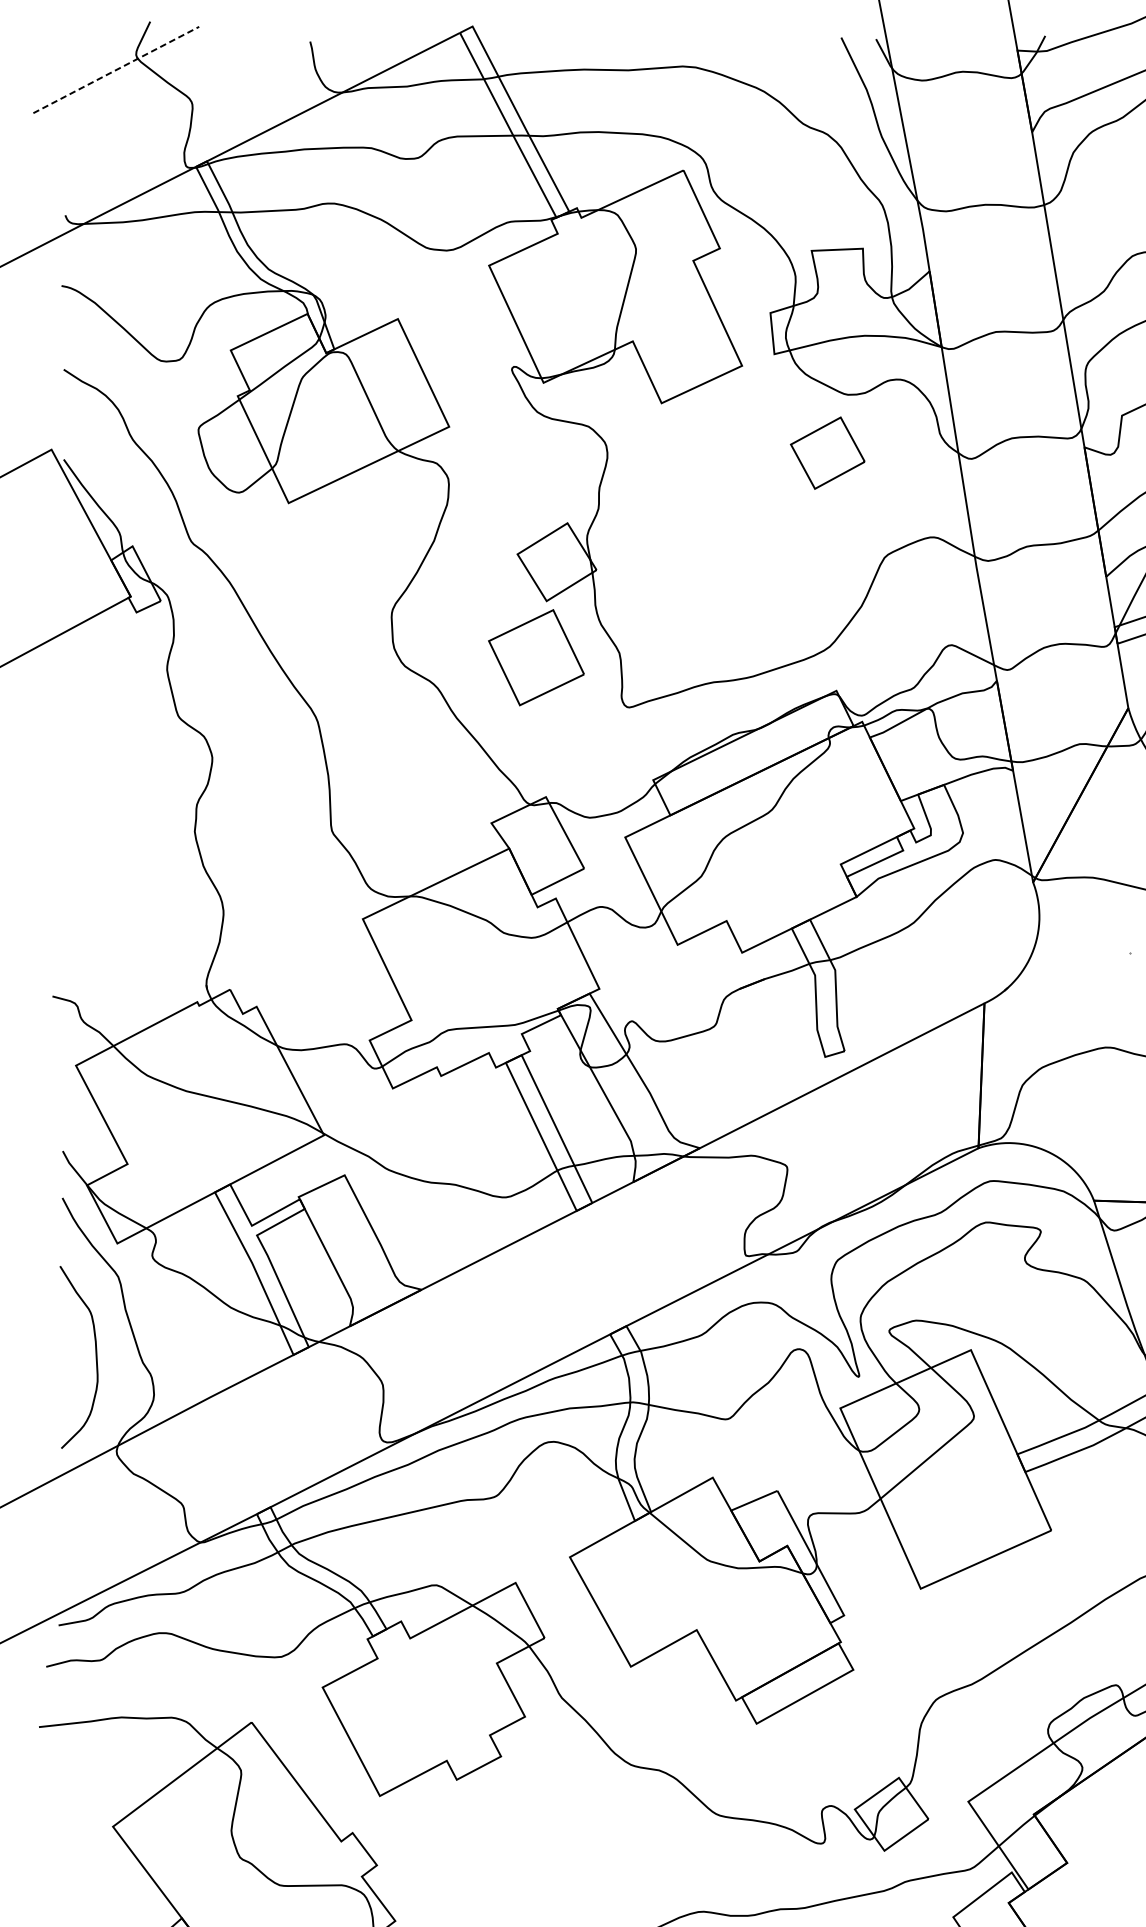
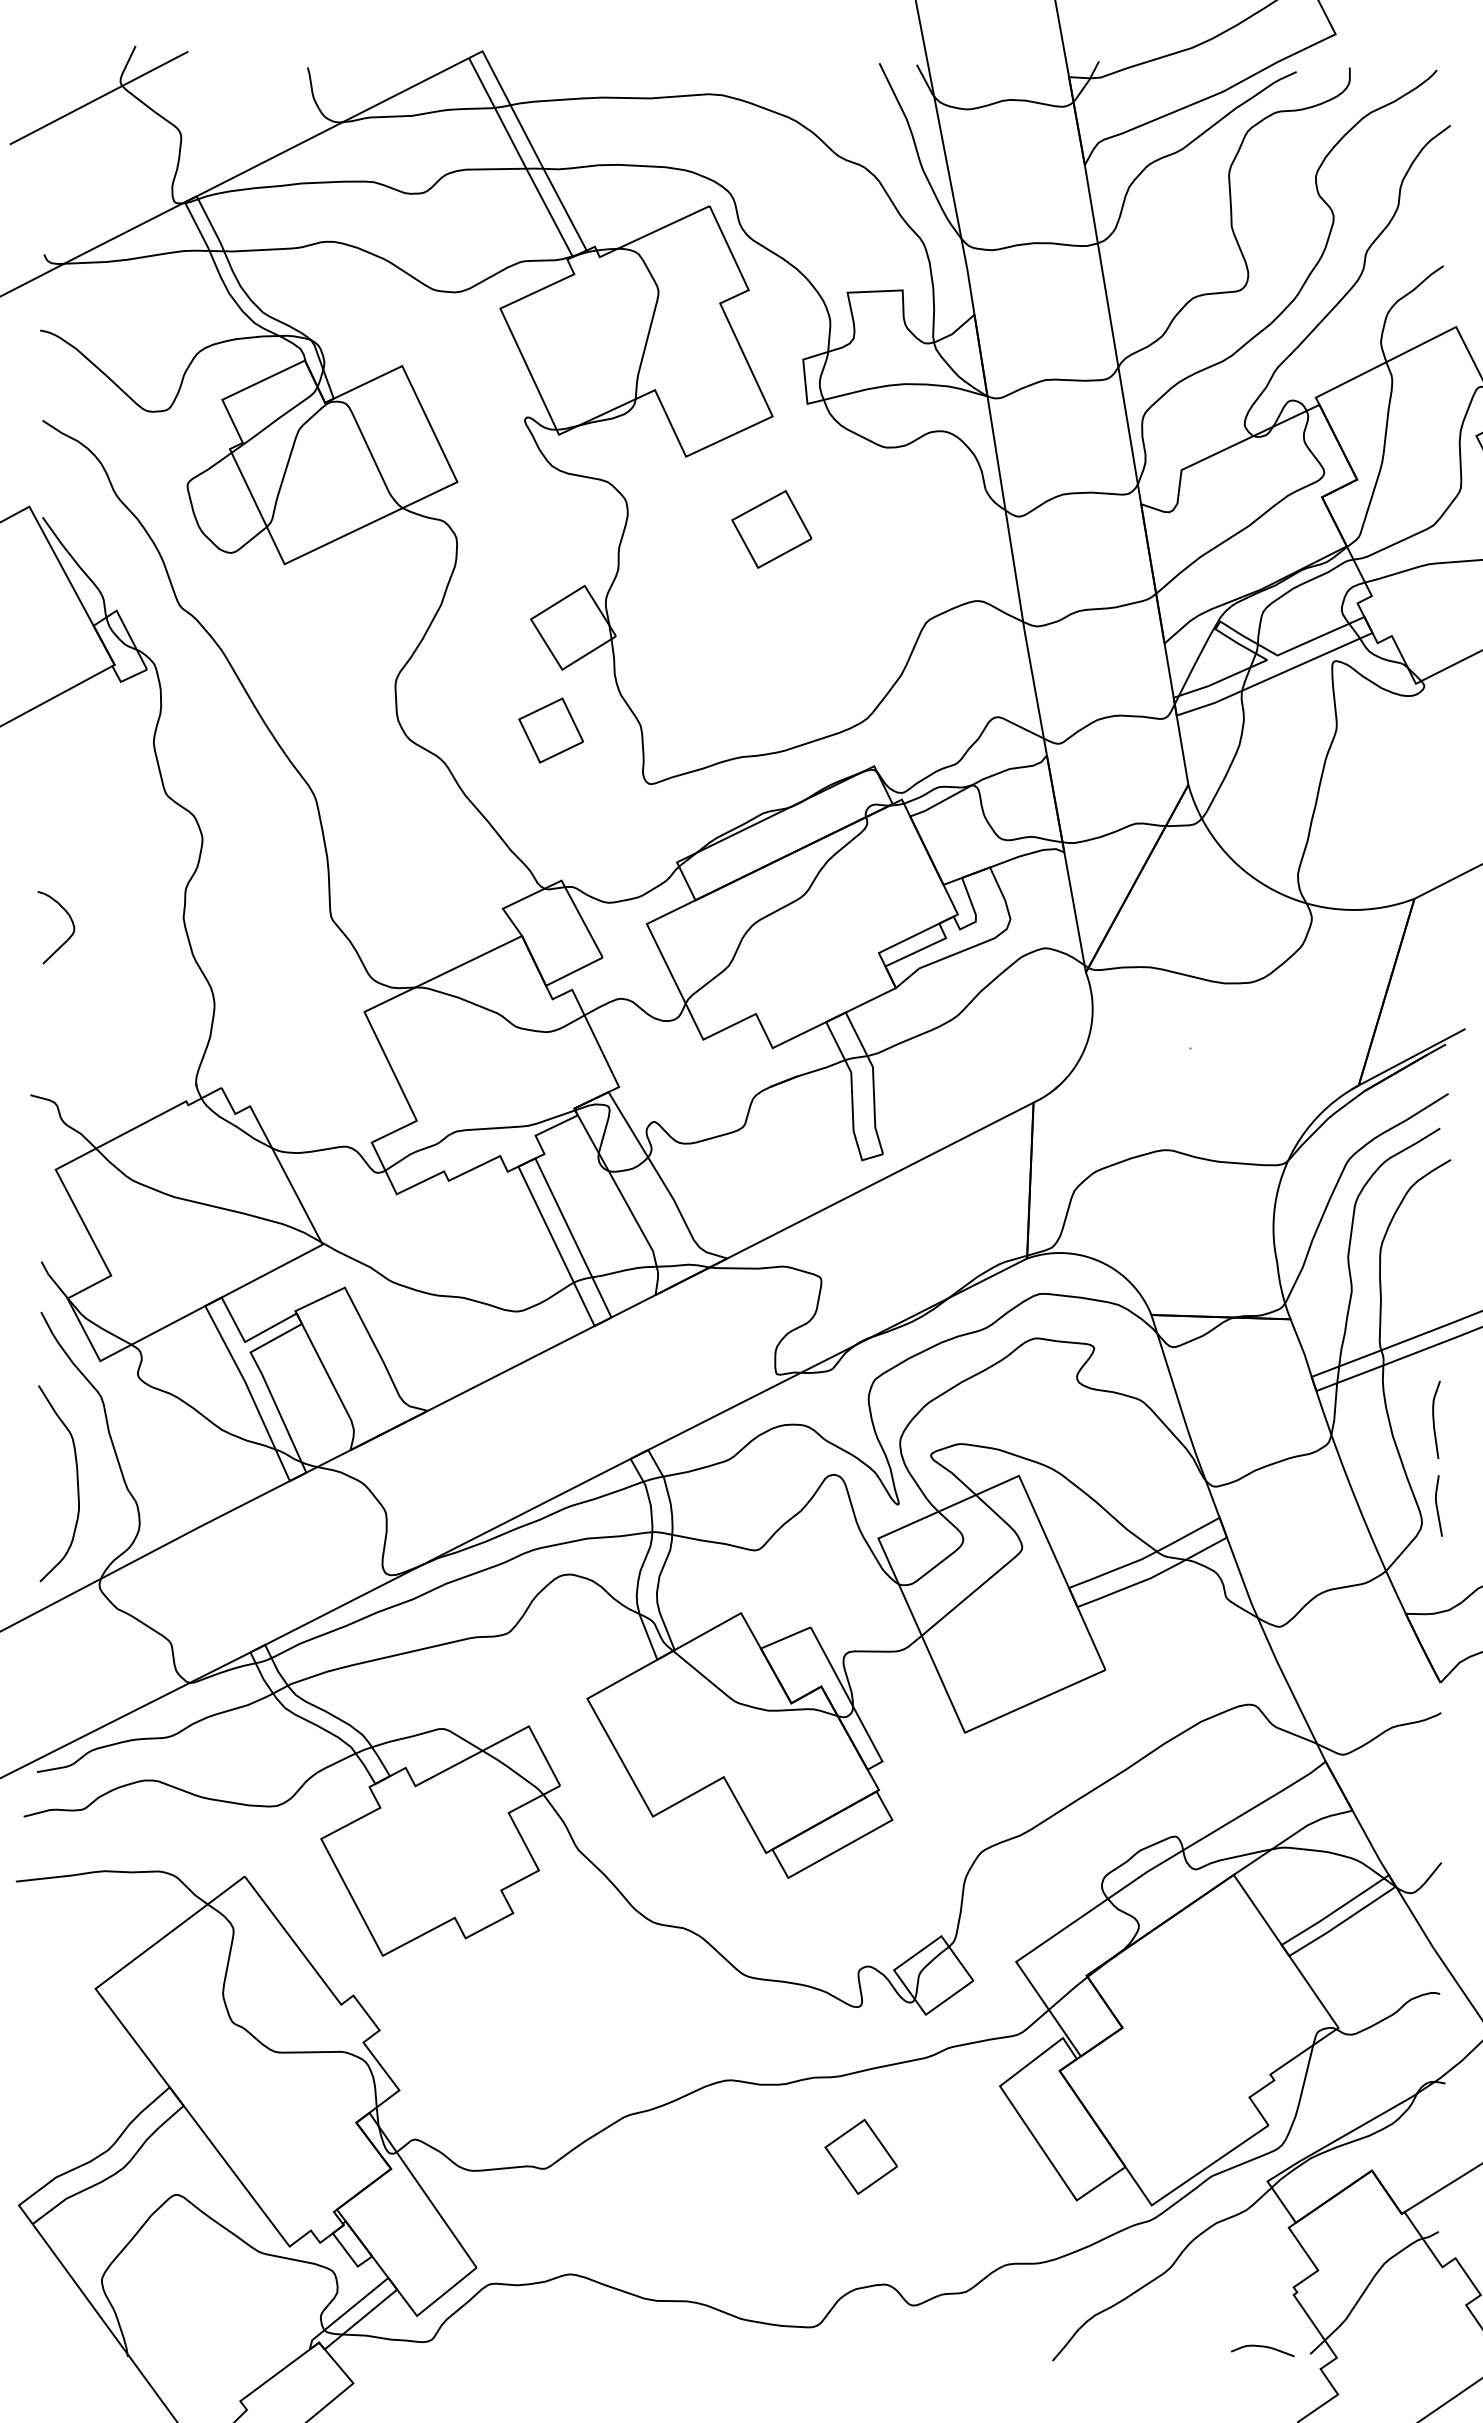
line: (116, 70) -> (99, 98), dashed -> solid
part: (827, 453) -> (771, 529), moved
part: (535, 657) -> (550, 730), size x0.62
curve: (86, 850) -> (67, 938), added

